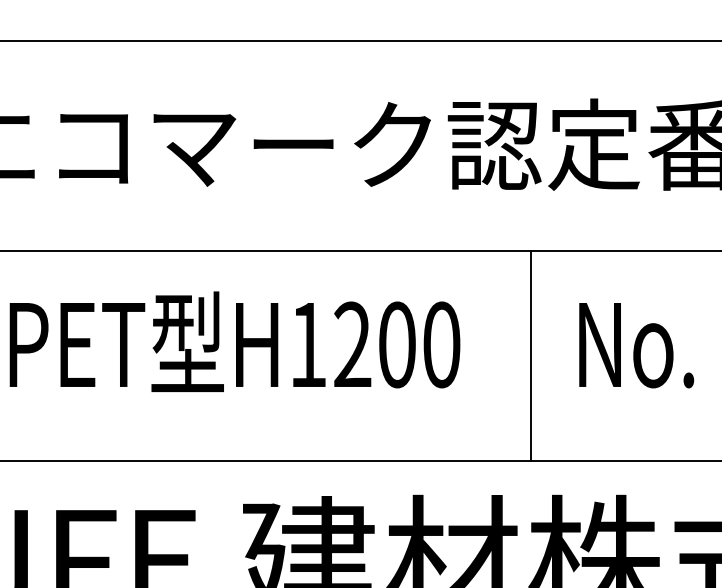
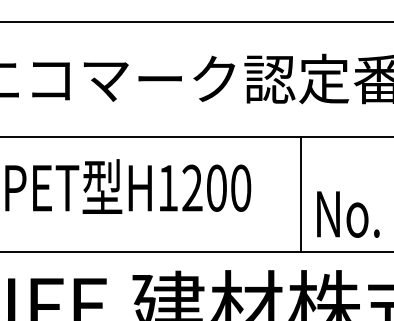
text: (636, 345) -> (348, 214), moved
line: (530, 354) -> (300, 193), moved

